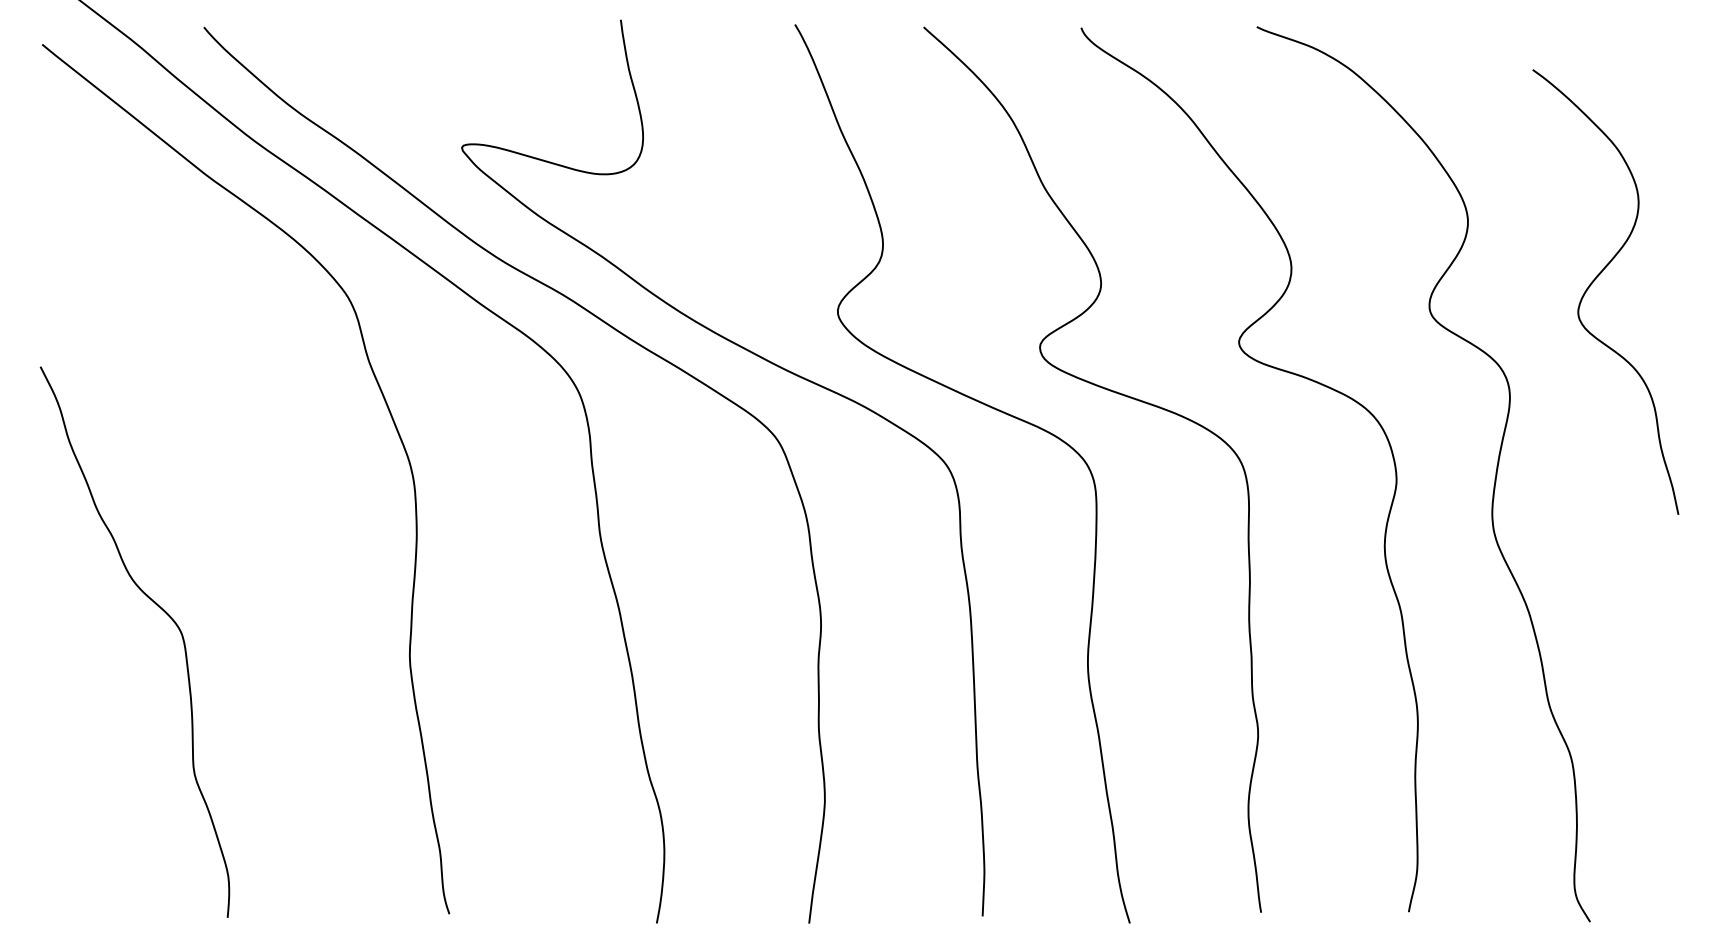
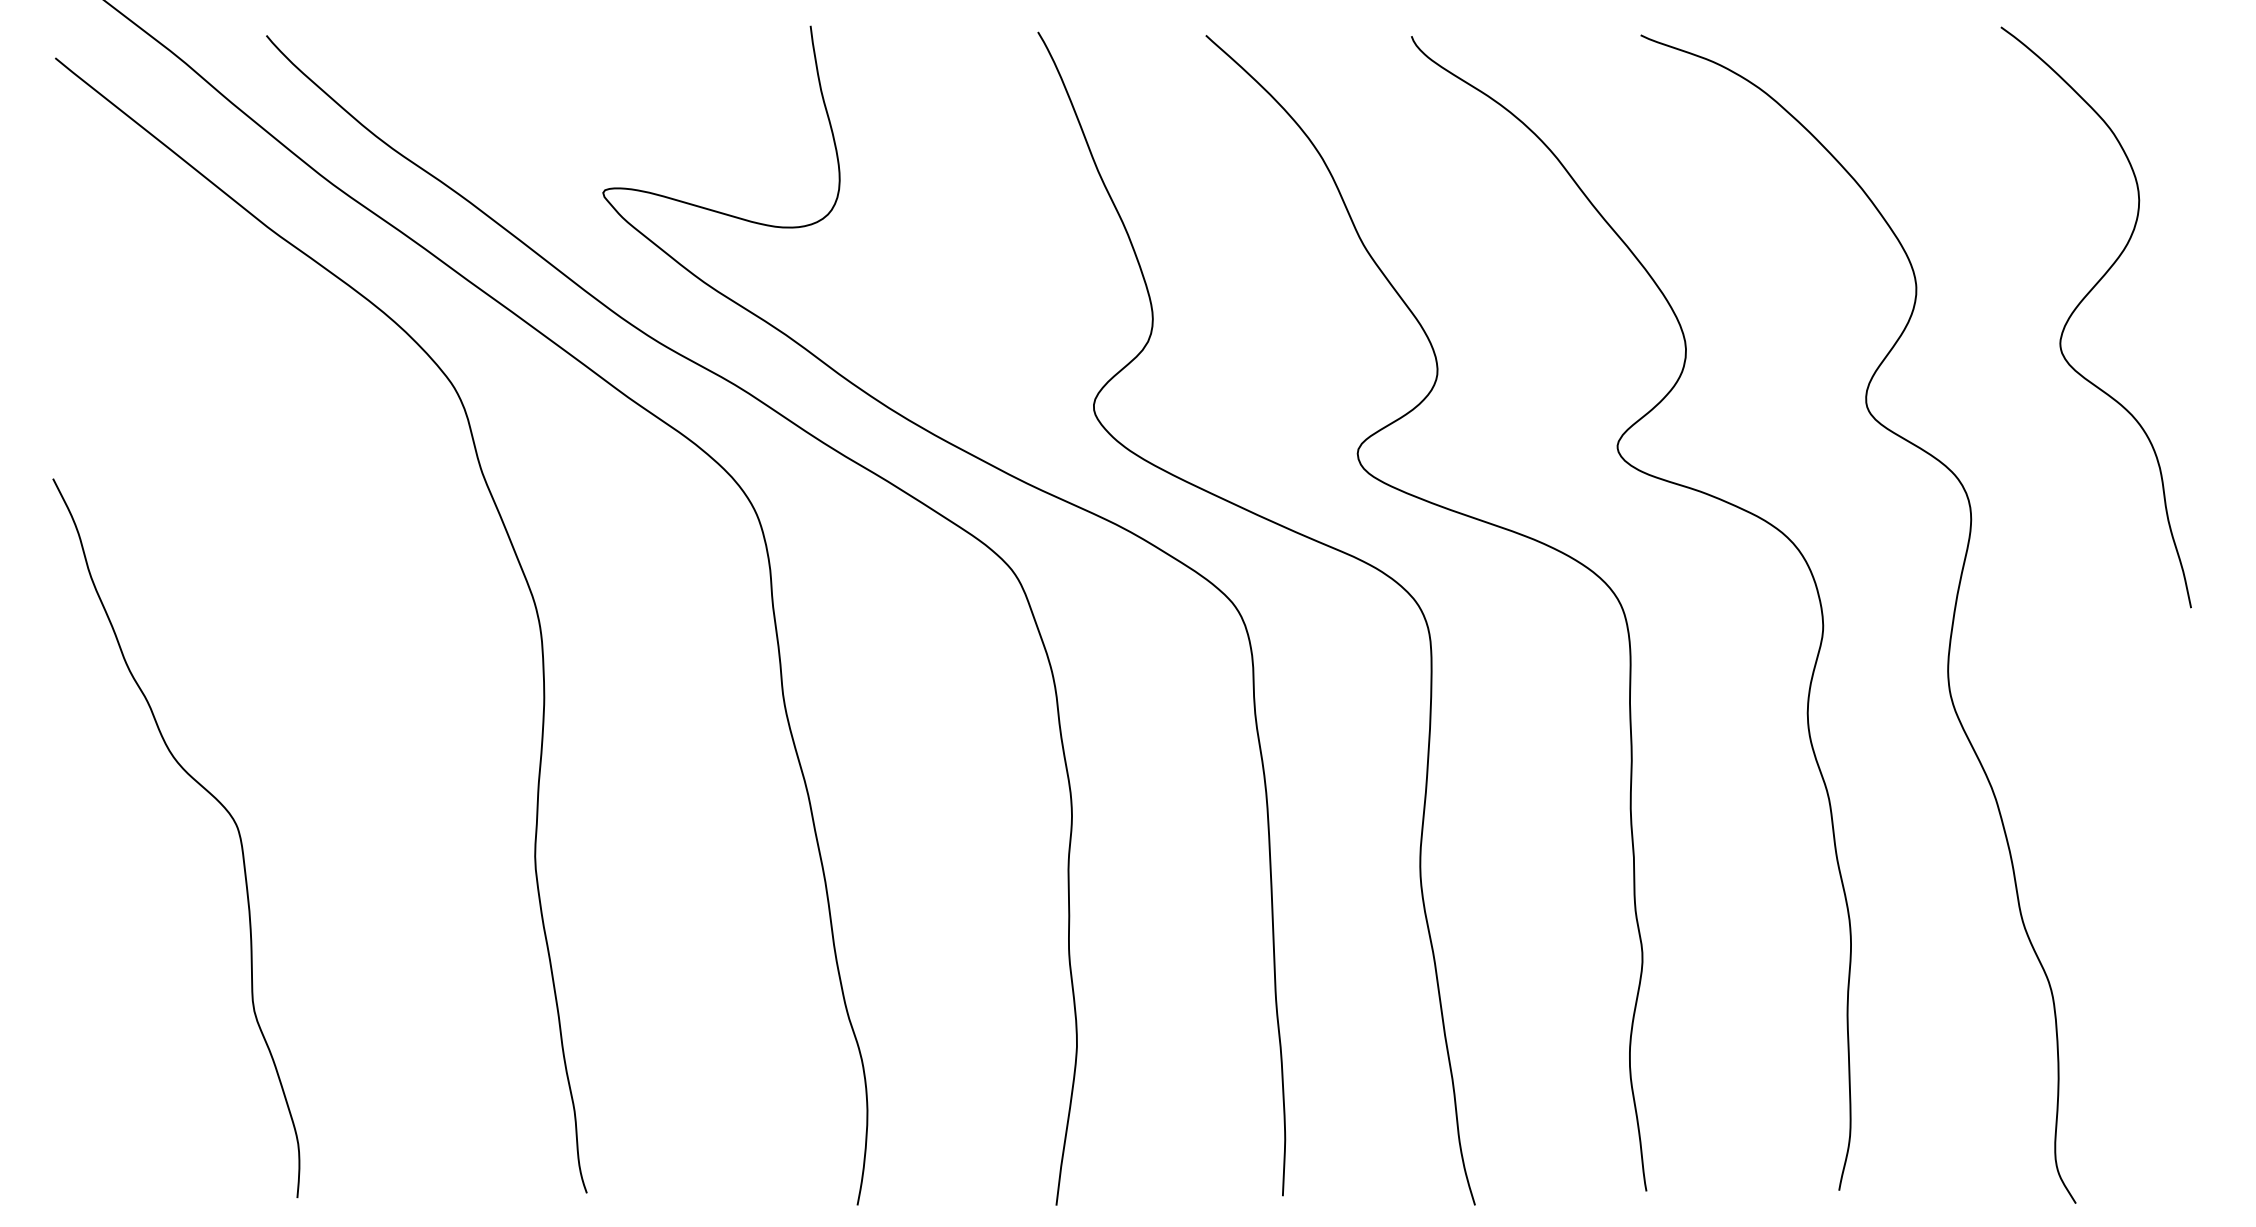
curve: (1595, 280) -> (2082, 302), moved

